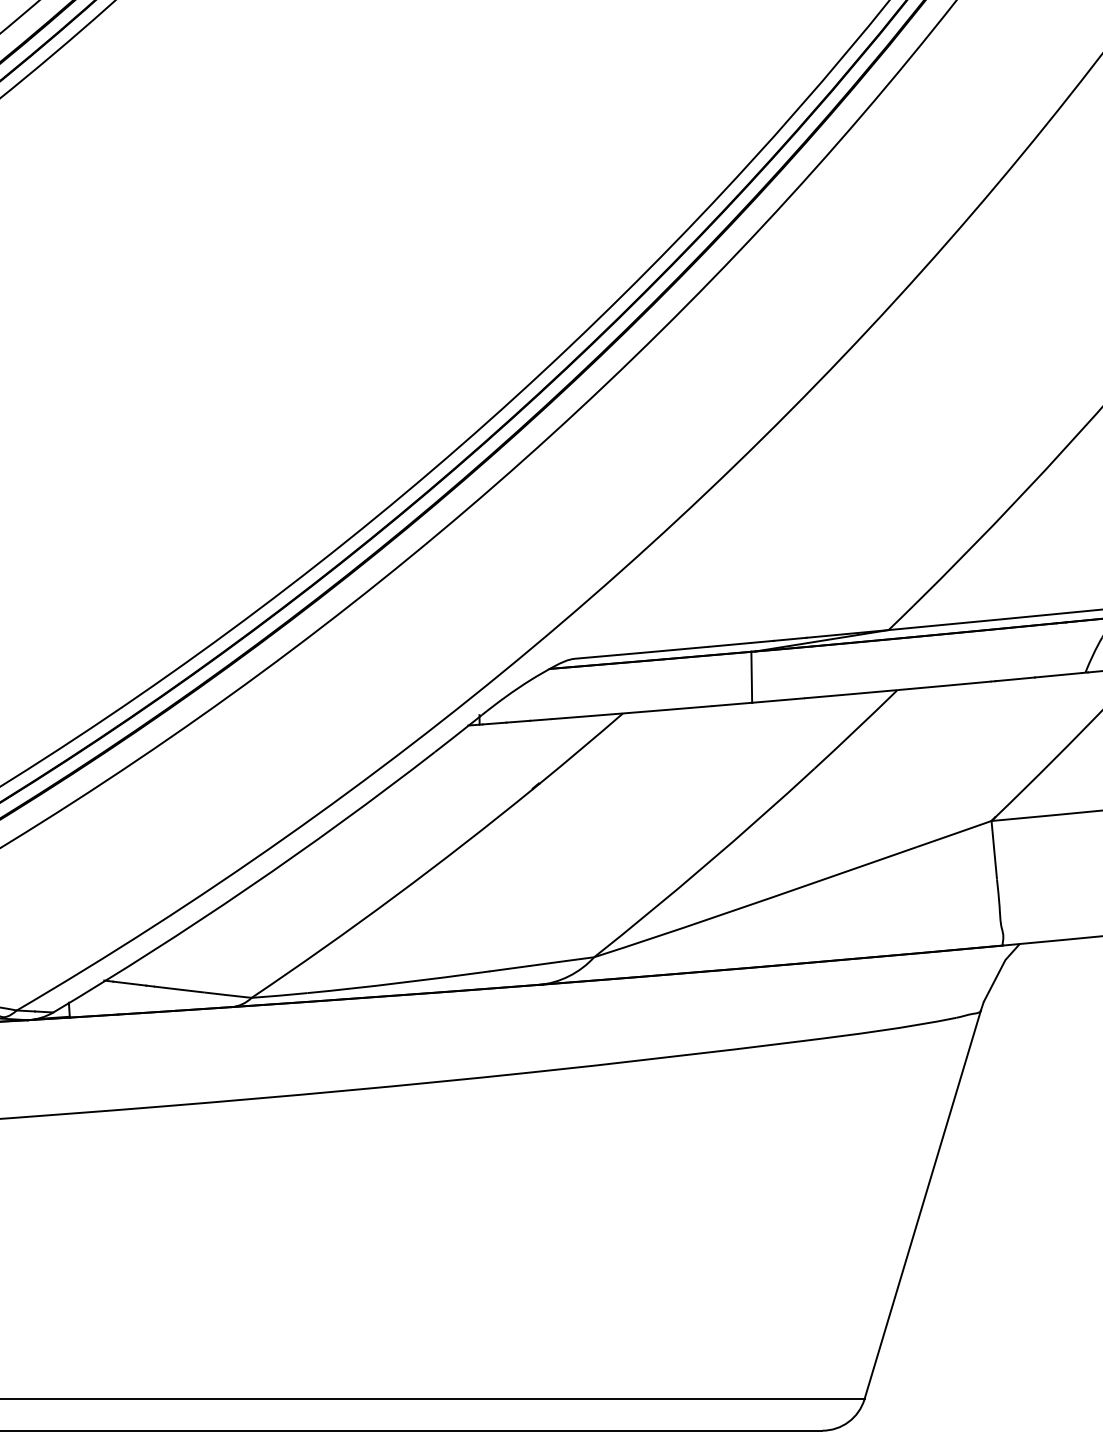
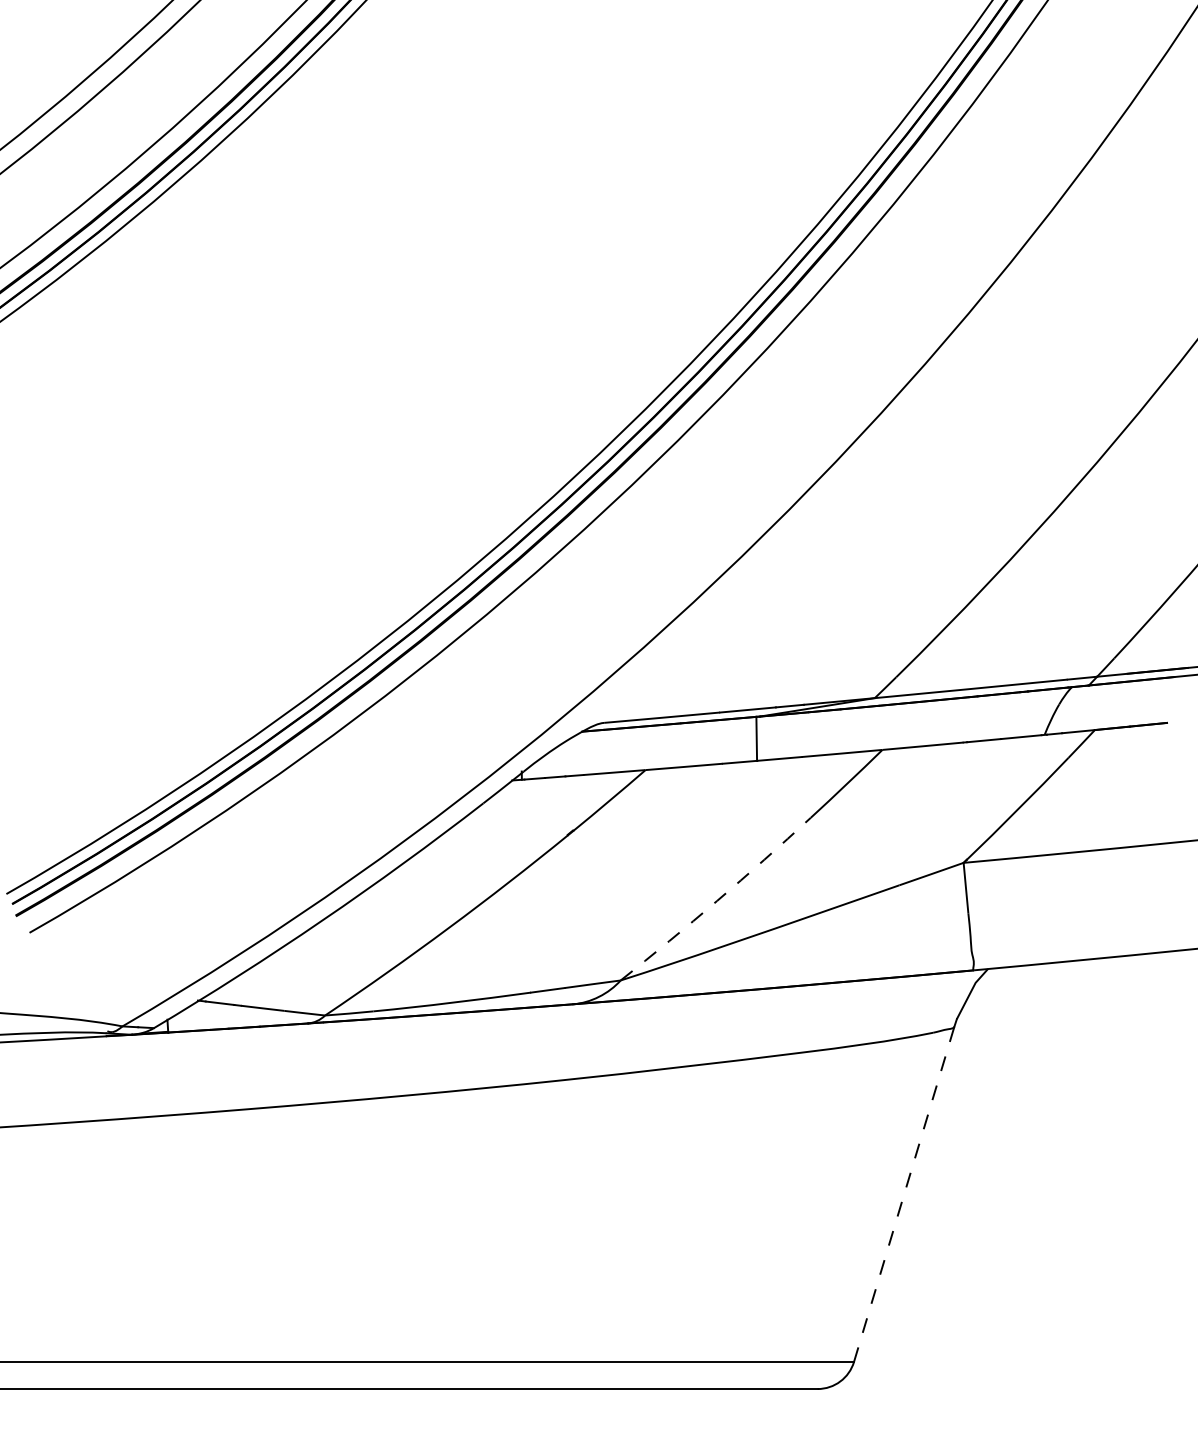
arc: (706, 864) -> (717, 900), solid -> dashed
line: (923, 1204) -> (904, 1193), solid -> dashed

